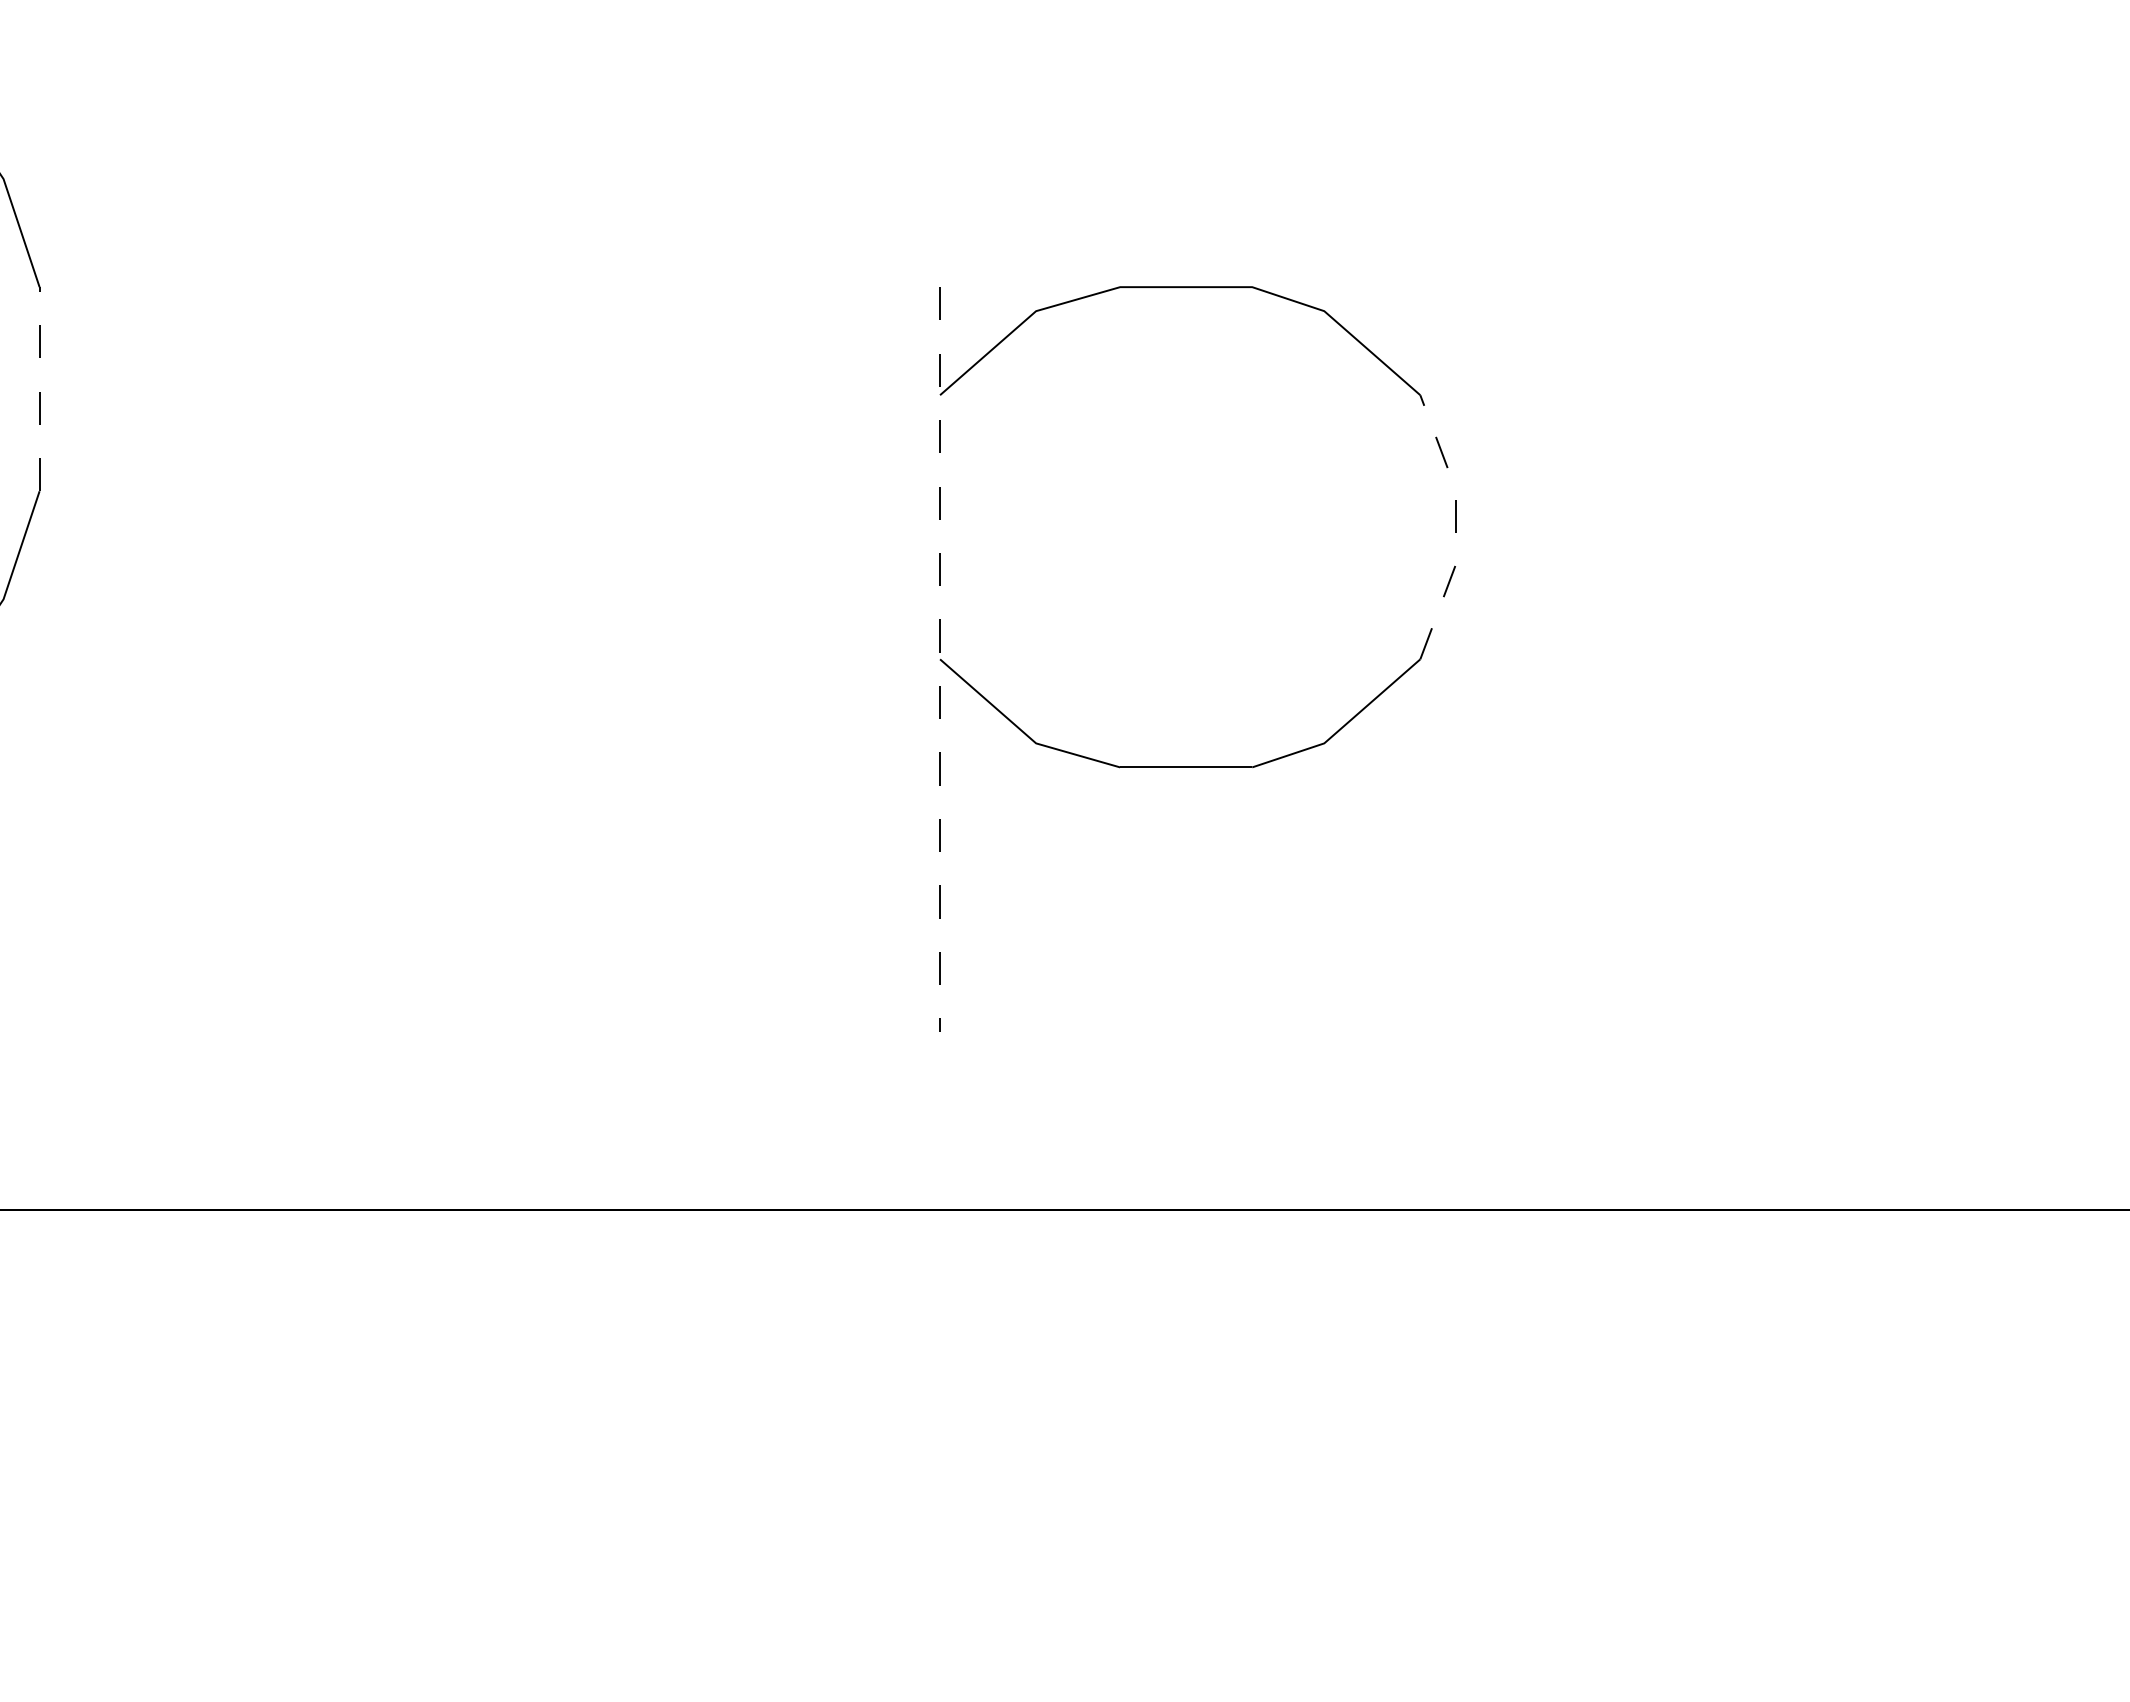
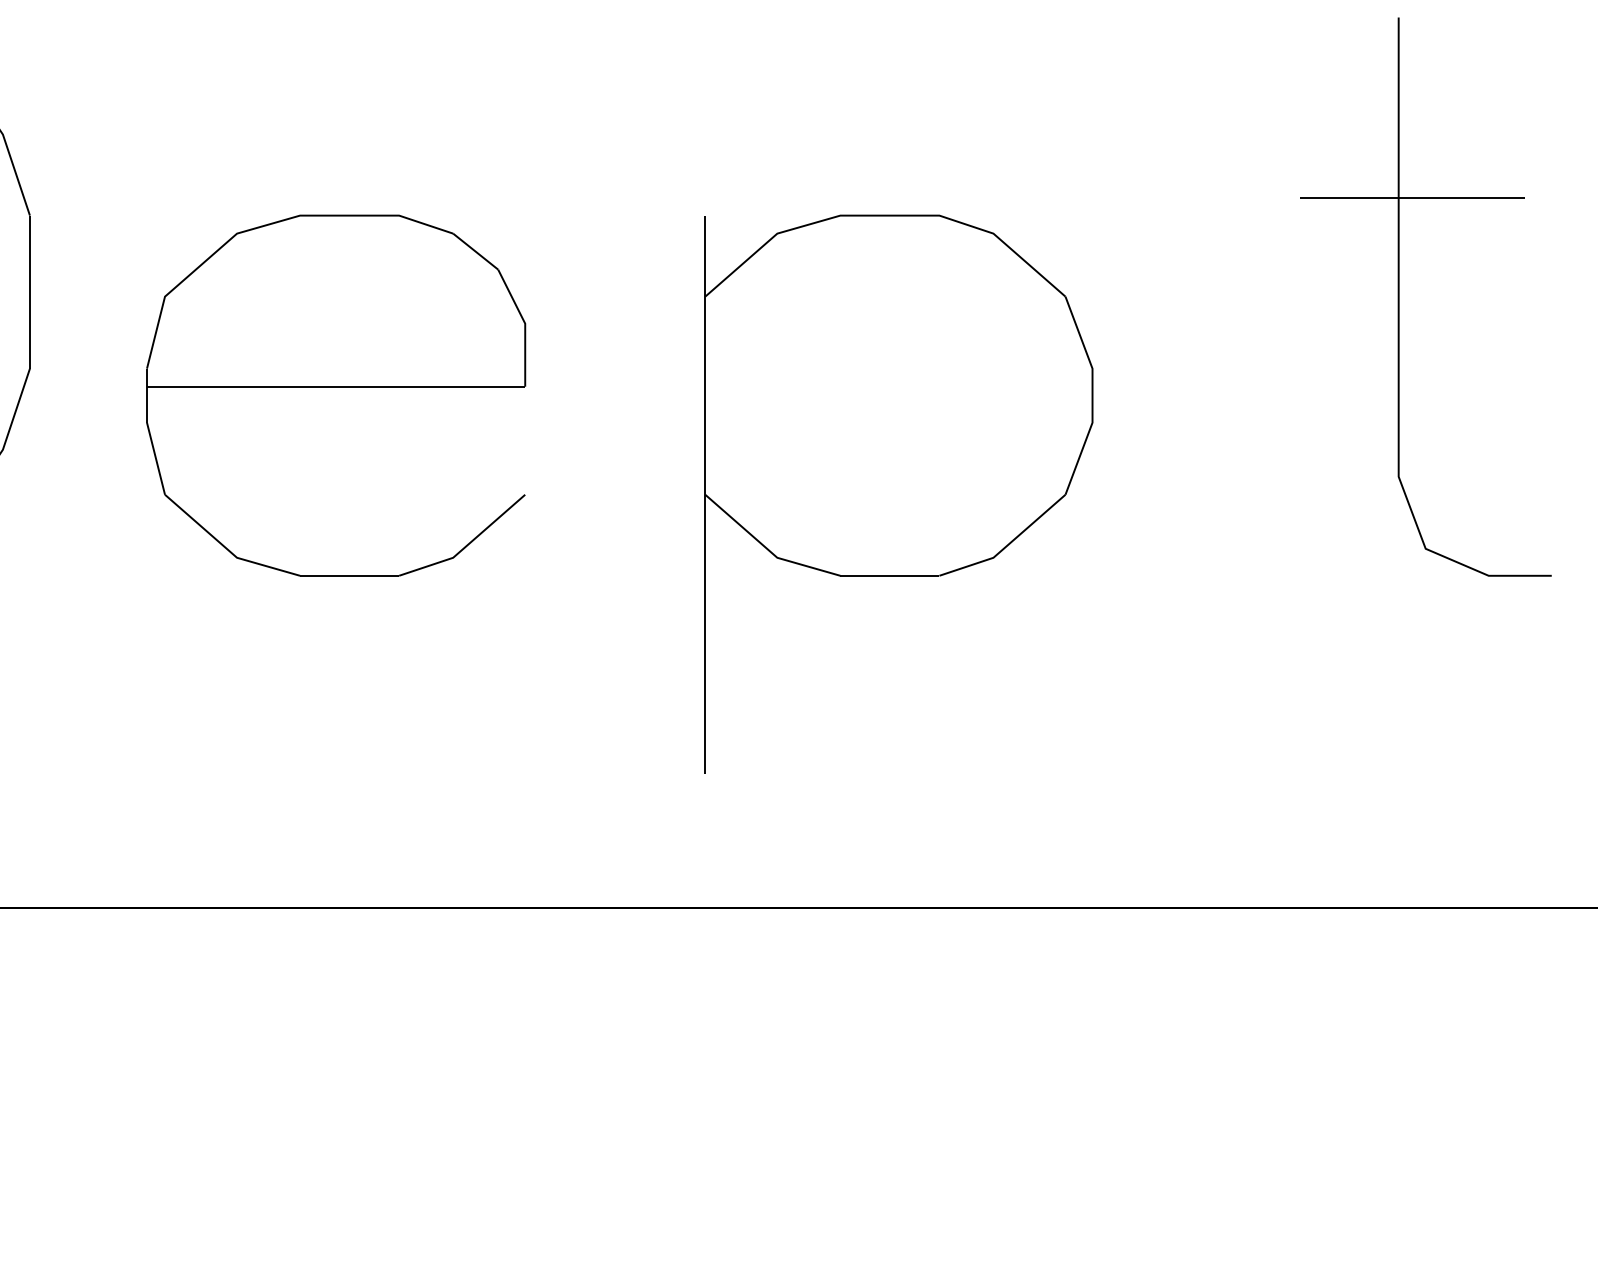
line: (39, 388) -> (29, 291), dashed -> solid
part: (1865, 395) -> (1399, 296), added
part: (447, 515) -> (335, 386), added
line: (1456, 526) -> (1092, 395), dashed -> solid
line: (940, 659) -> (705, 494), dashed -> solid

